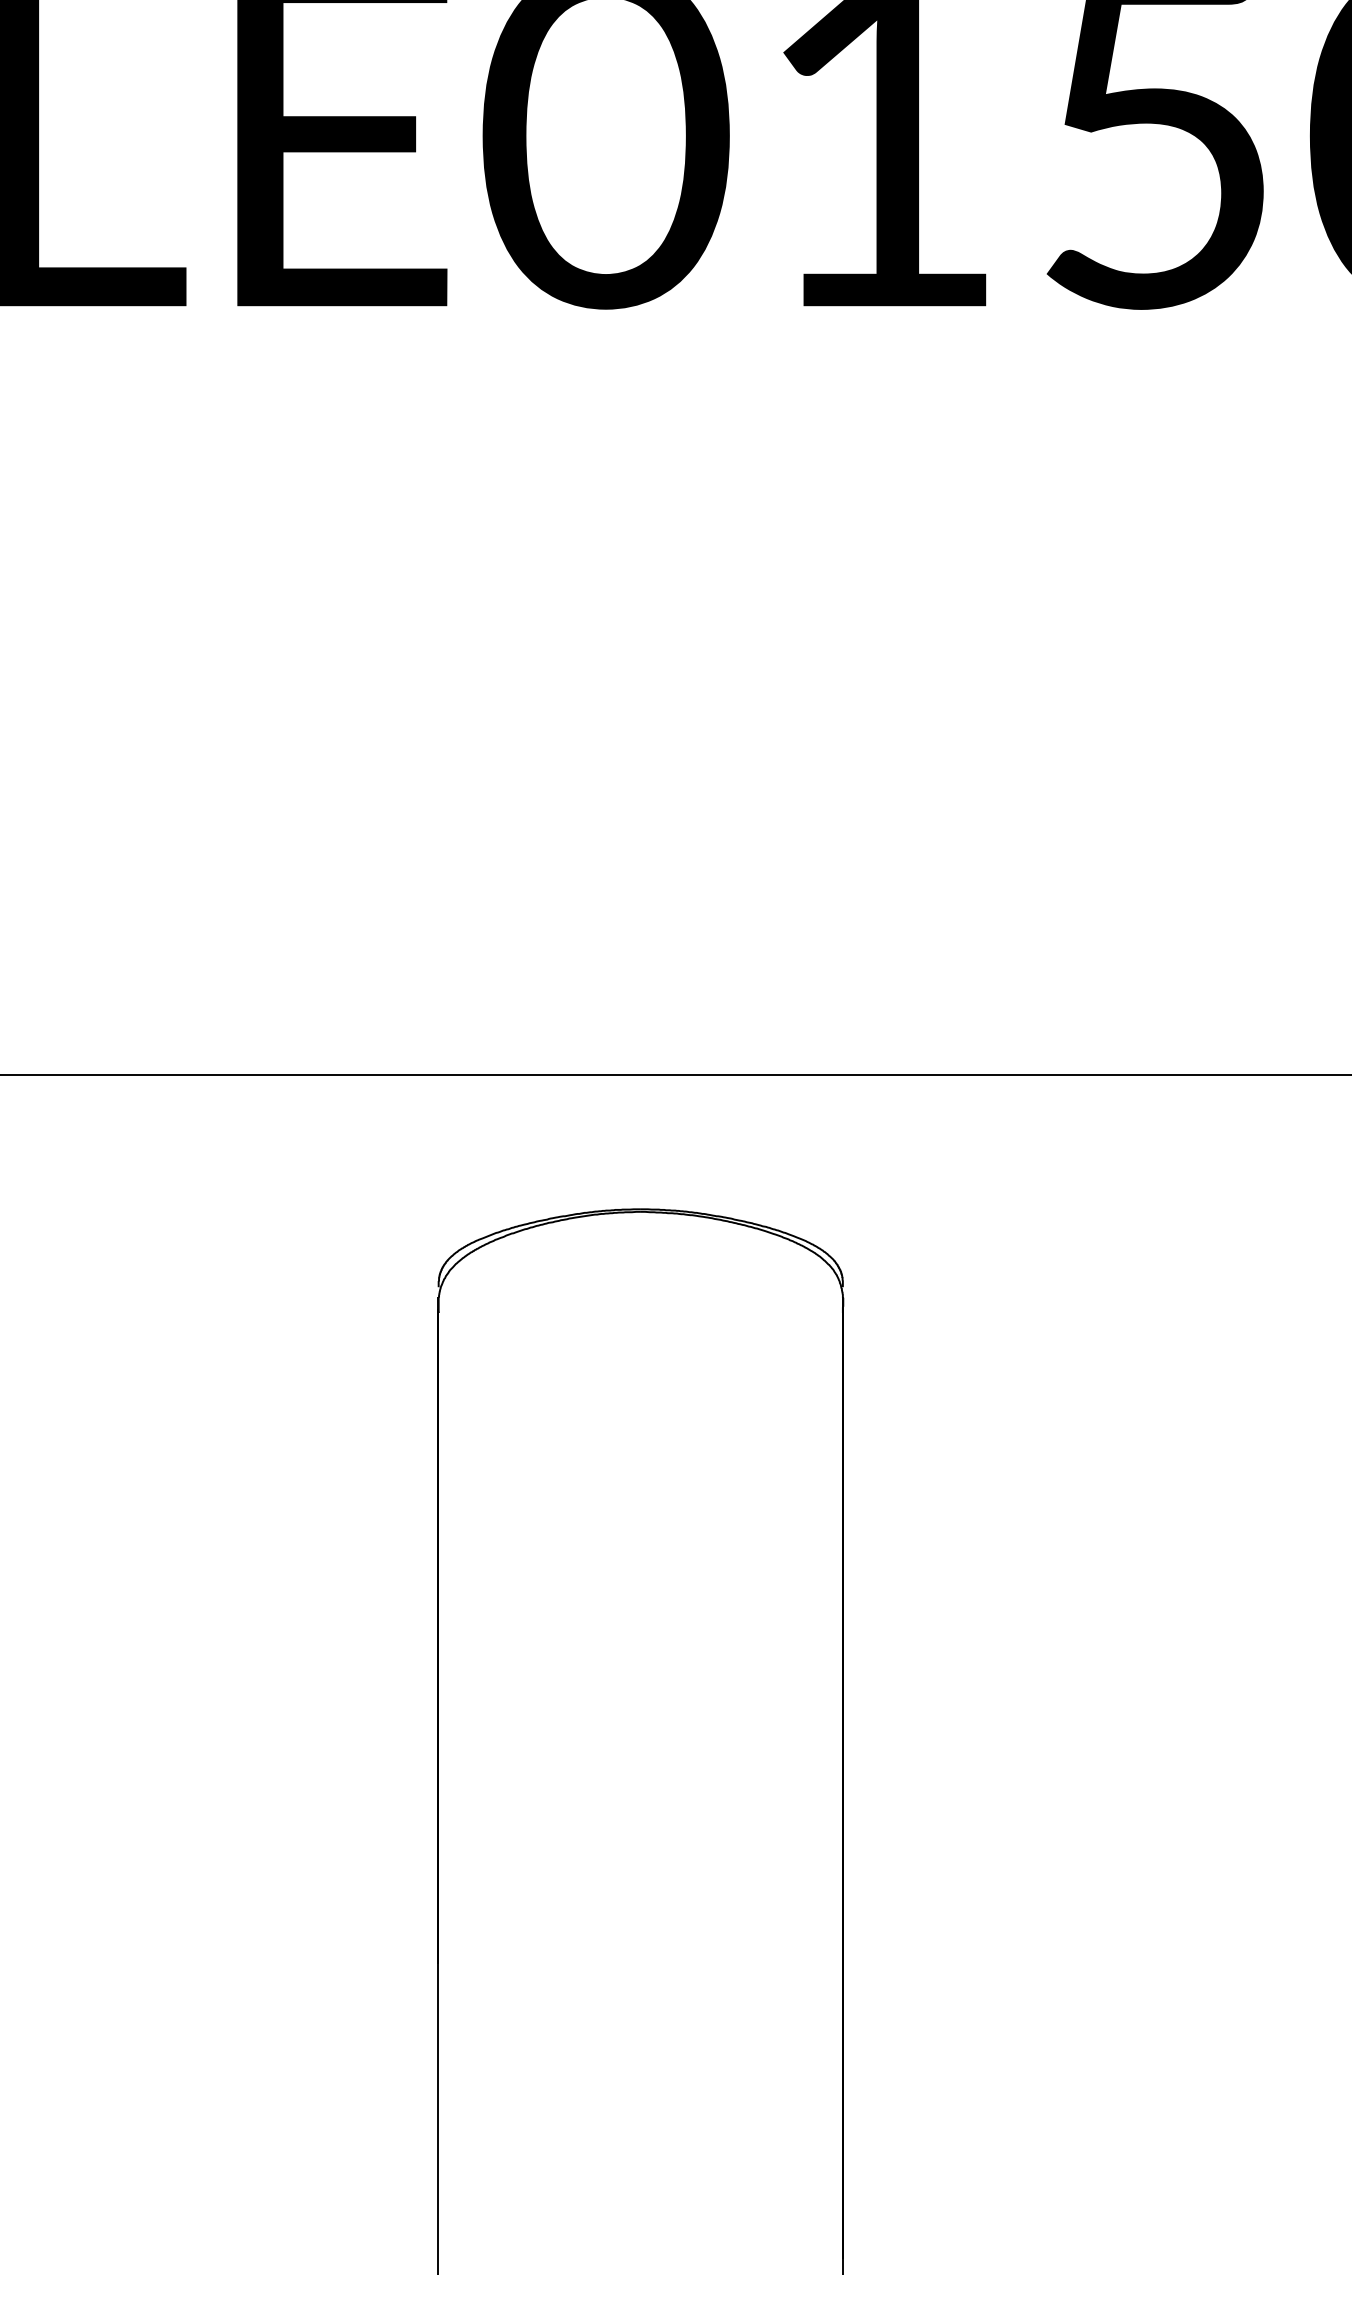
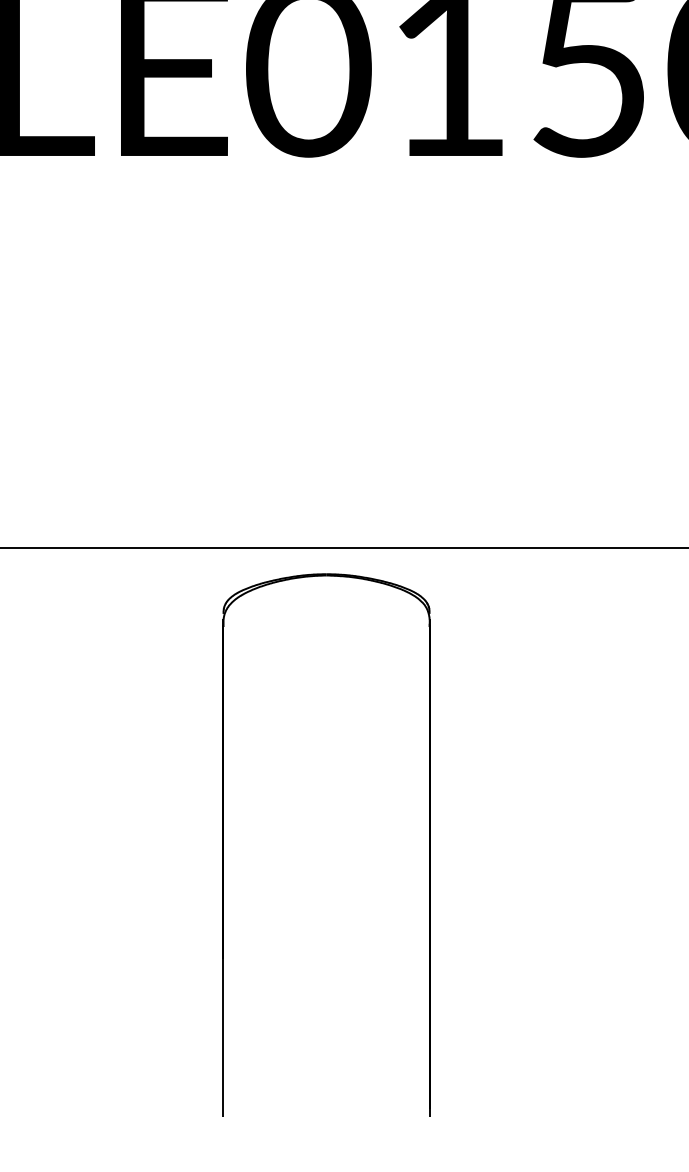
part: (438, 1739) -> (223, 844), moved

